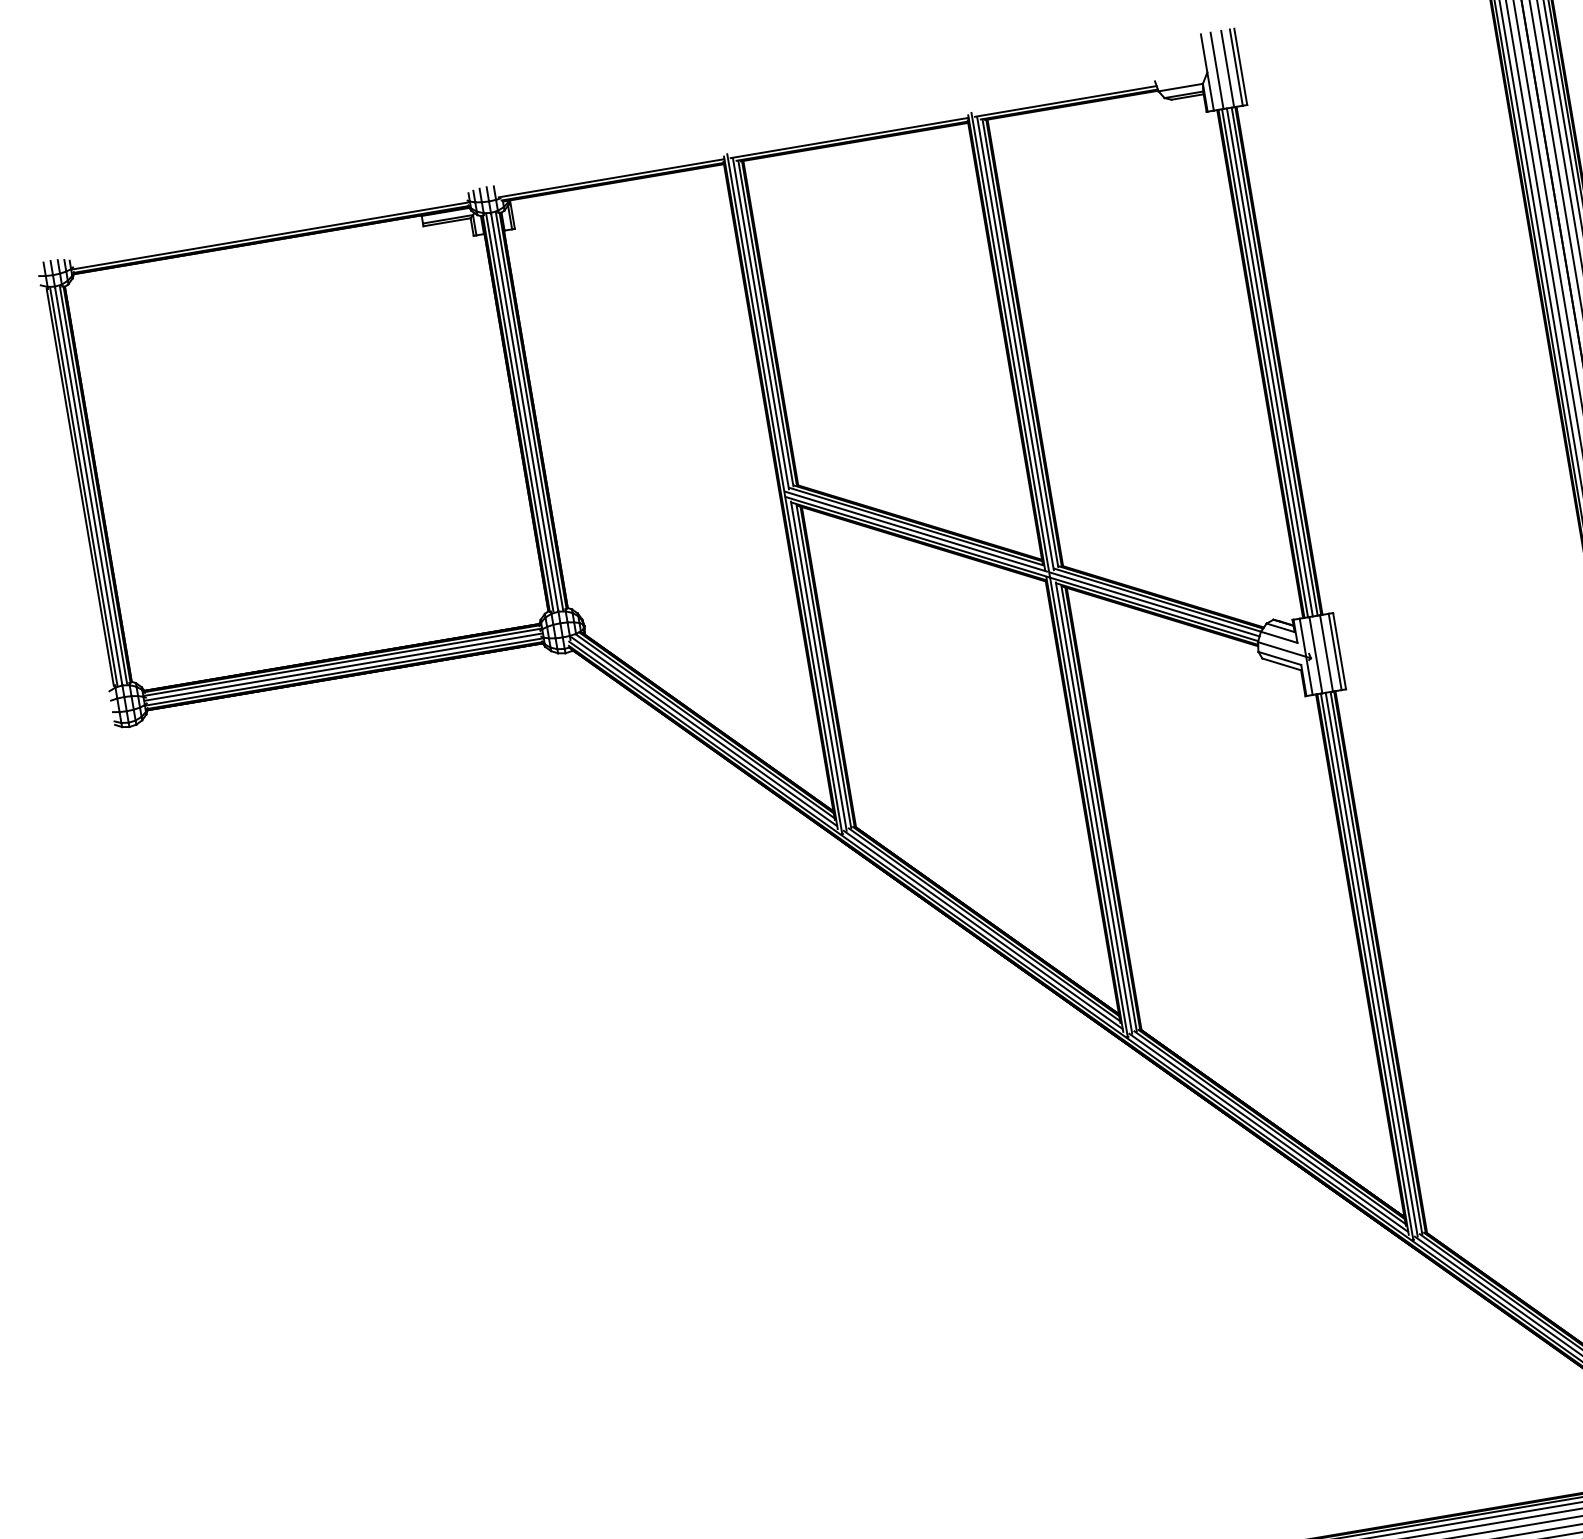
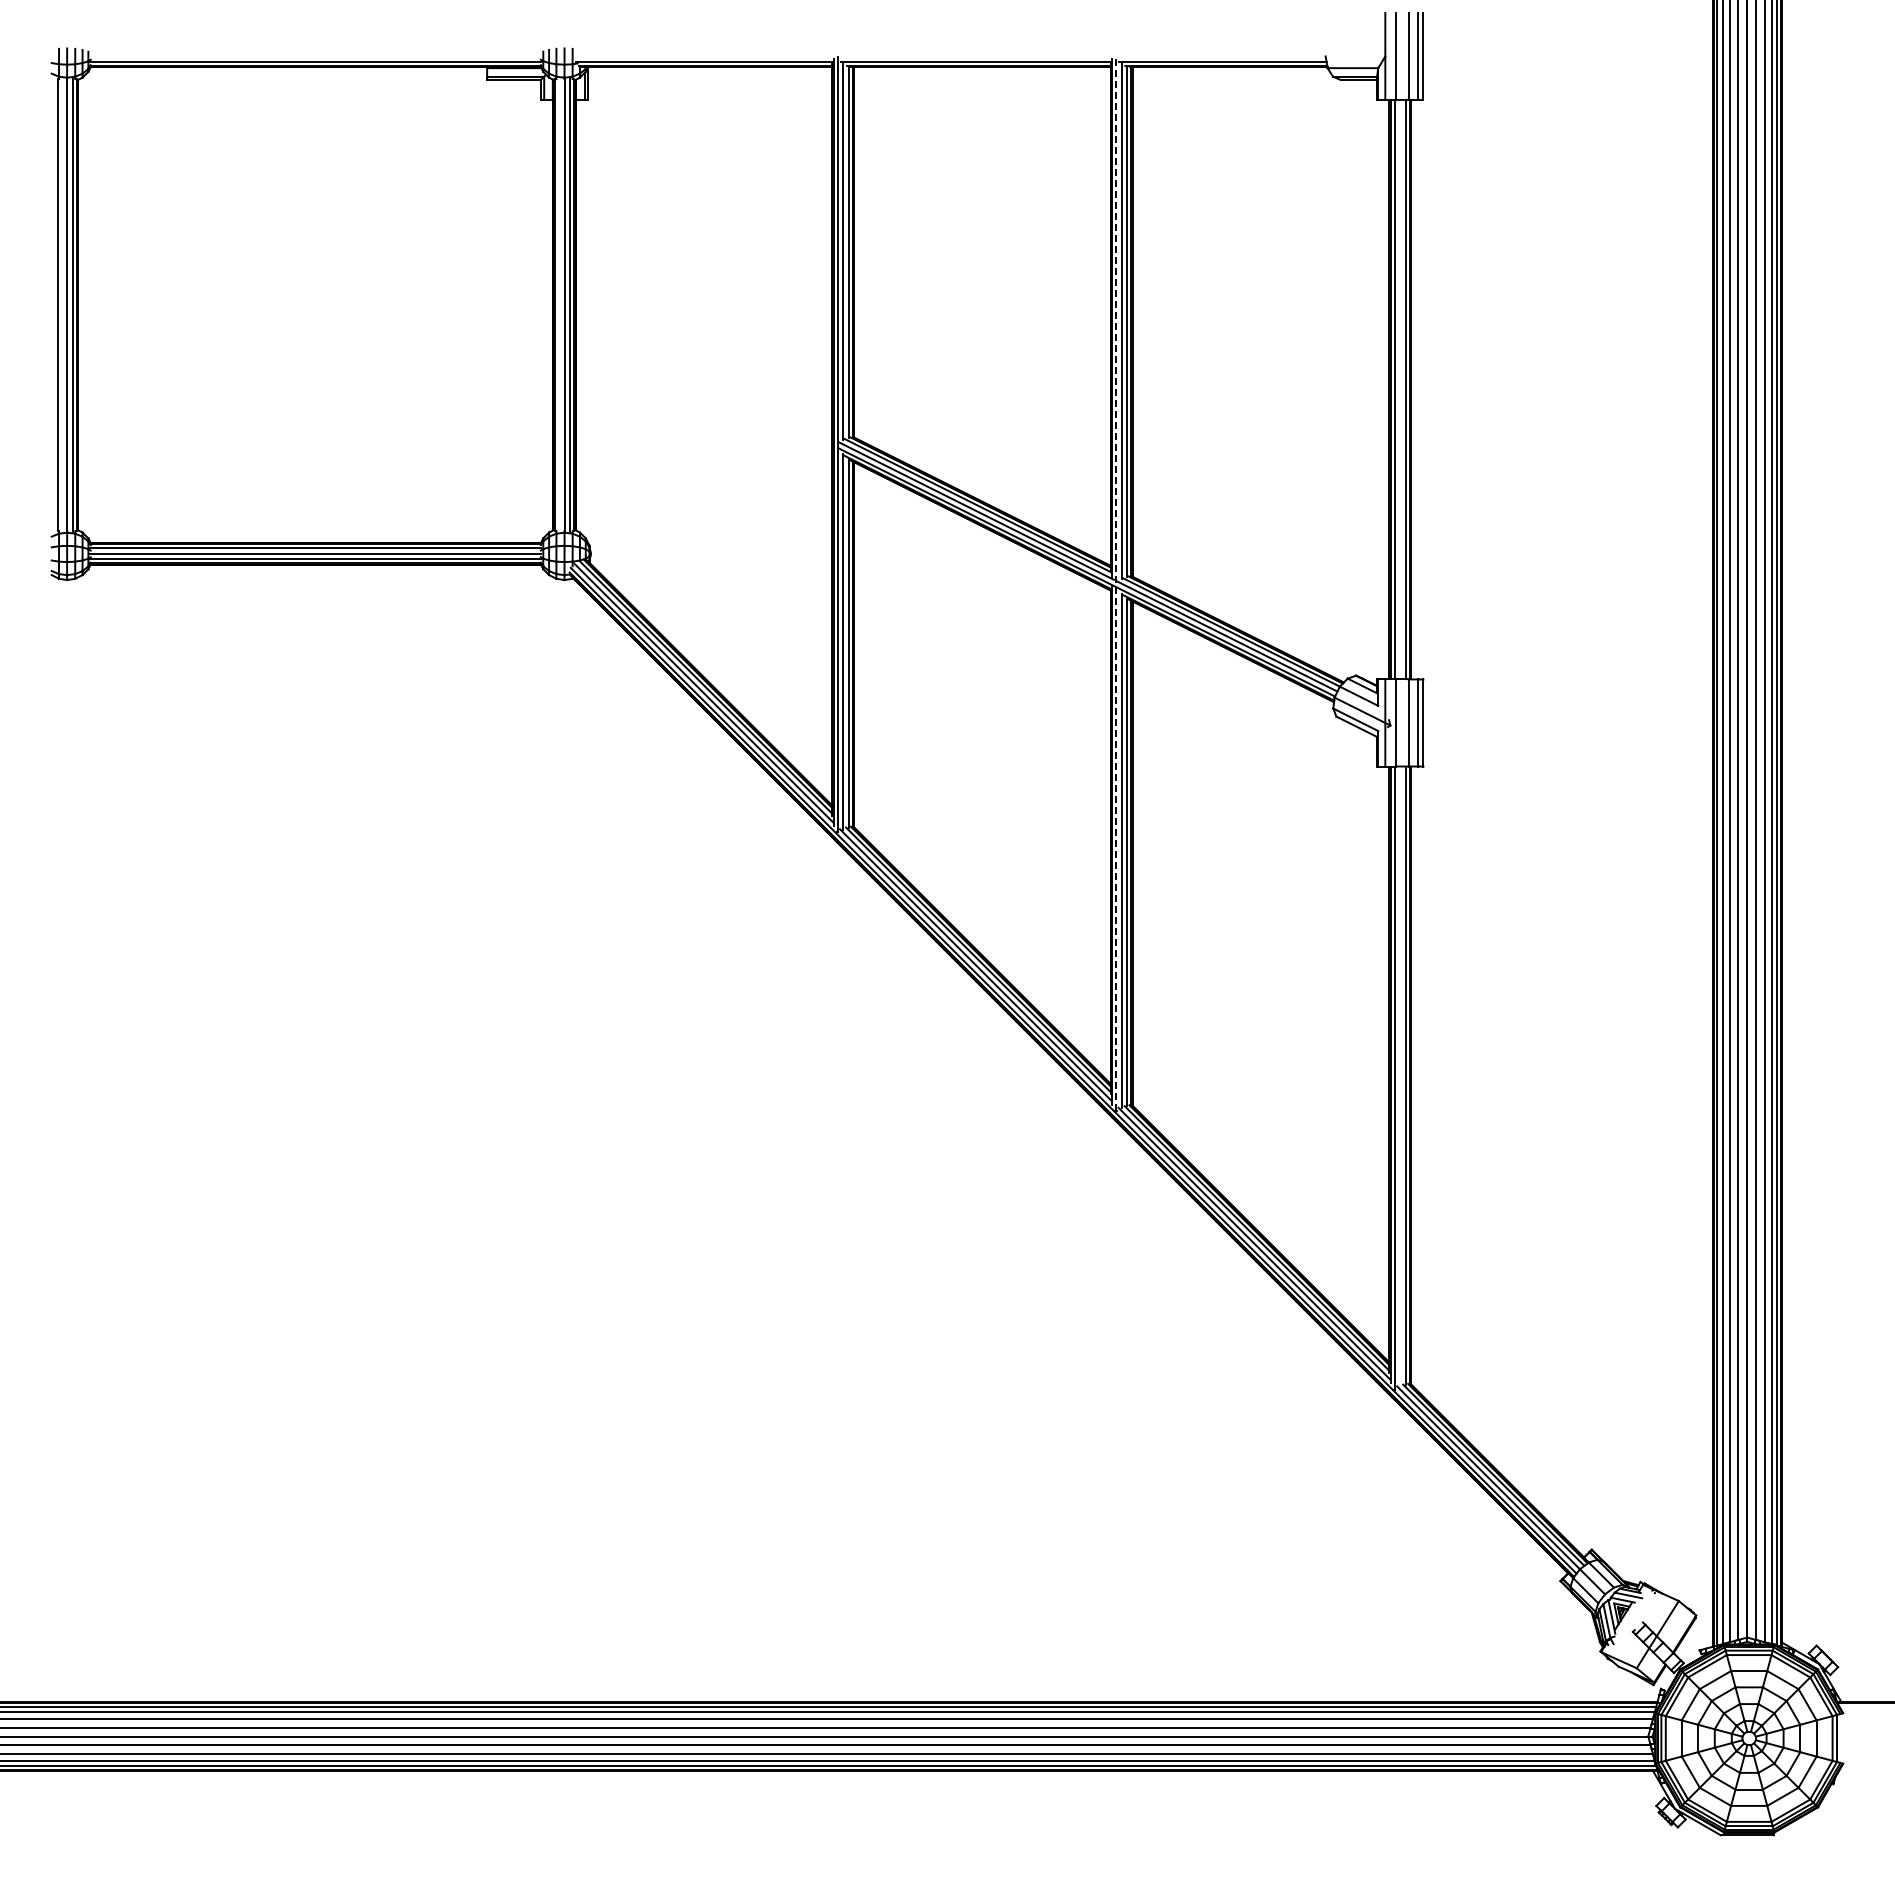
line: (1270, 362) -> (1400, 389), removed
line: (520, 412) -> (559, 304), removed
line: (83, 486) -> (61, 304), removed
line: (1049, 574) -> (1116, 583), solid -> dashed
line: (1371, 964) -> (1400, 1076), removed

